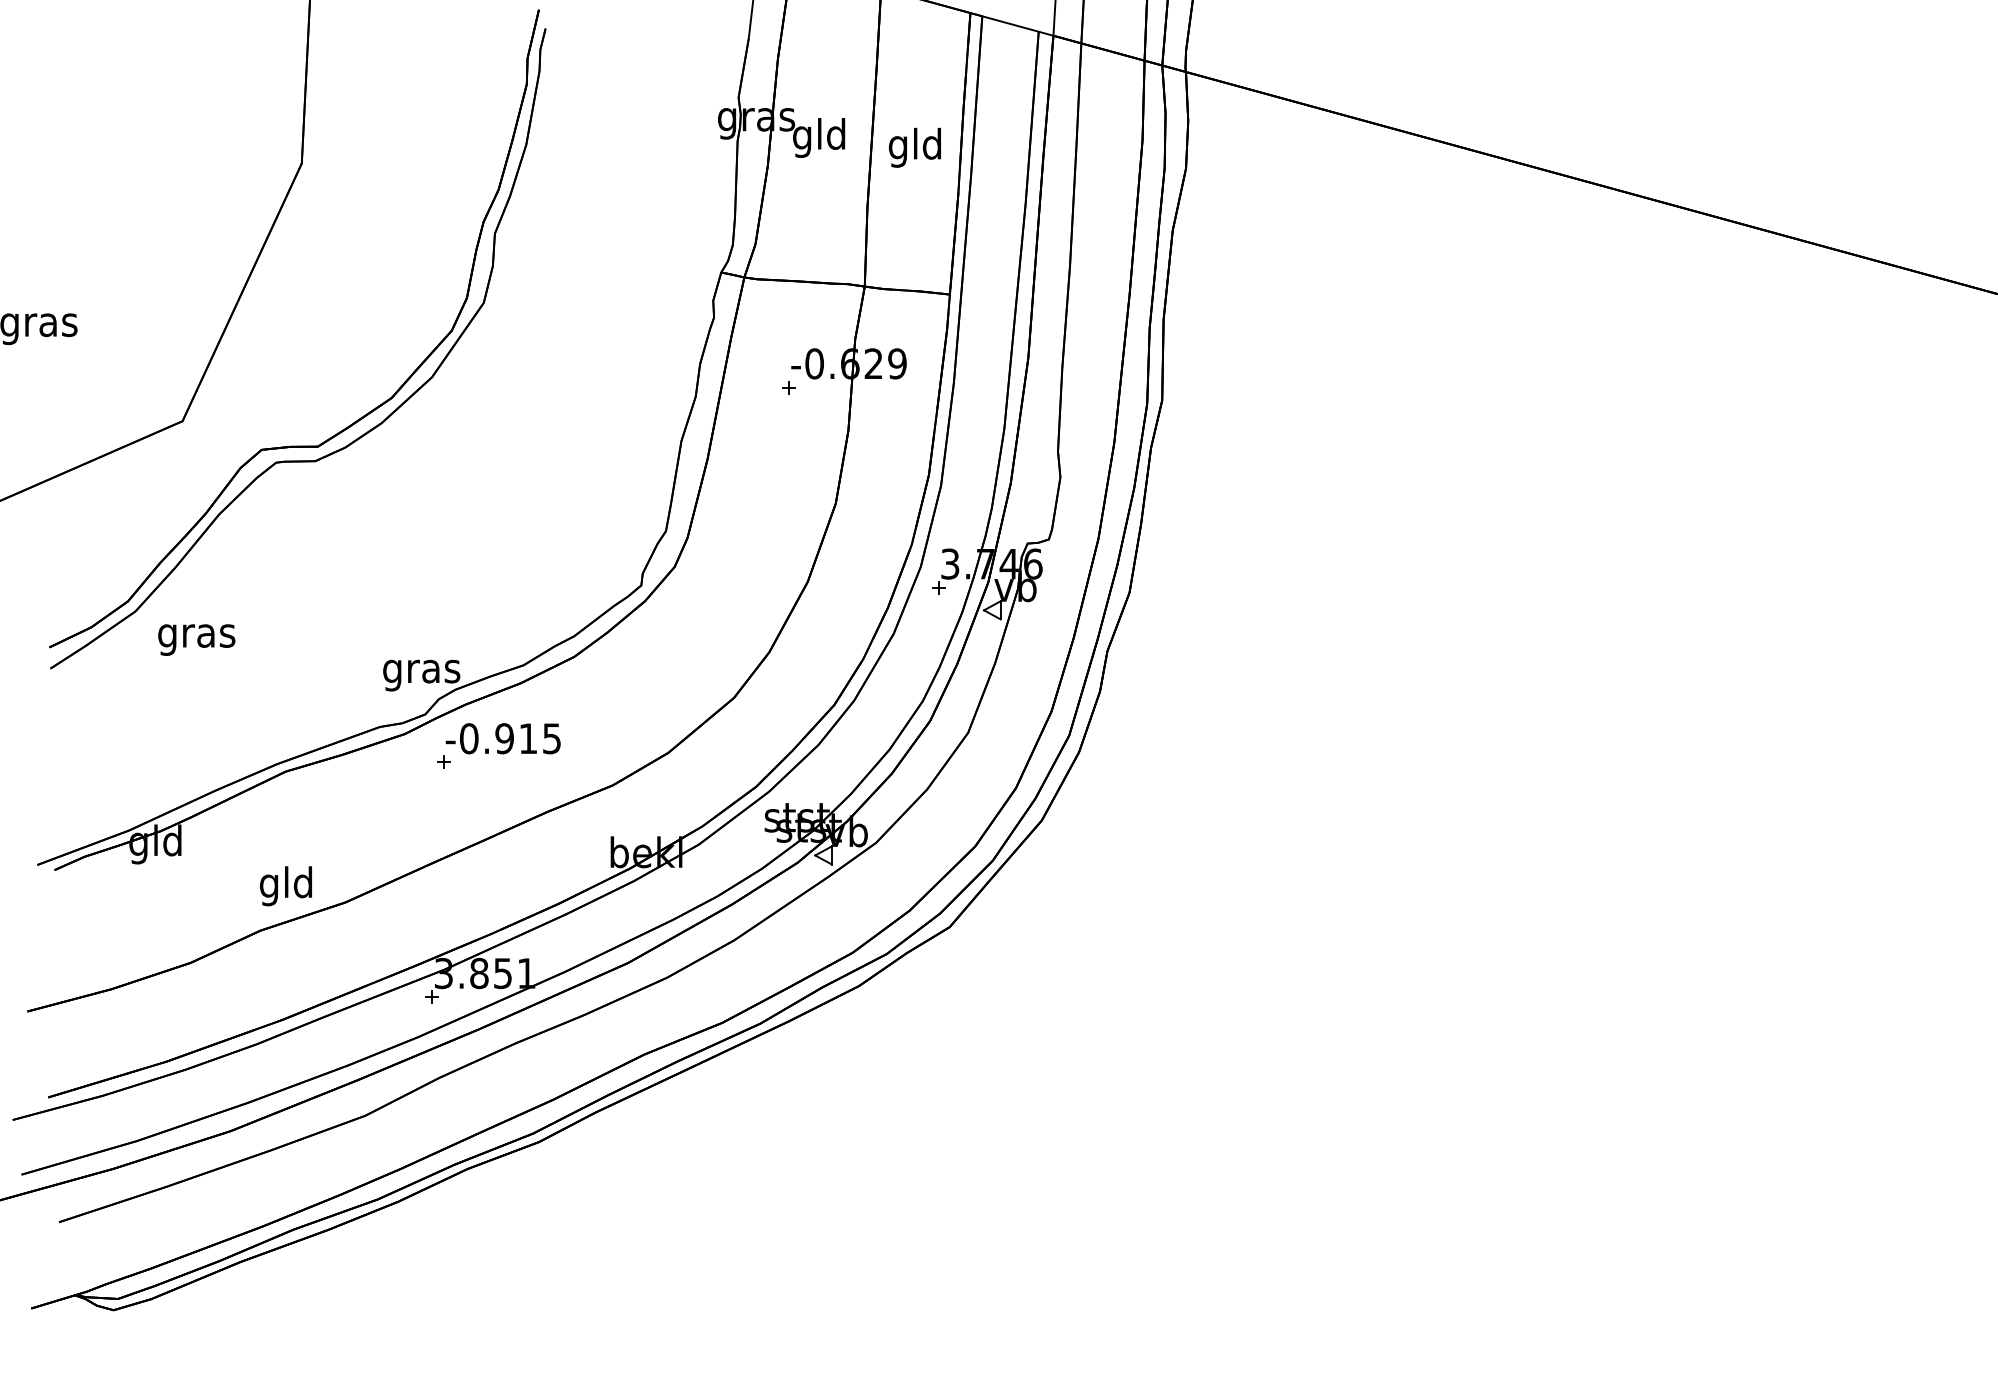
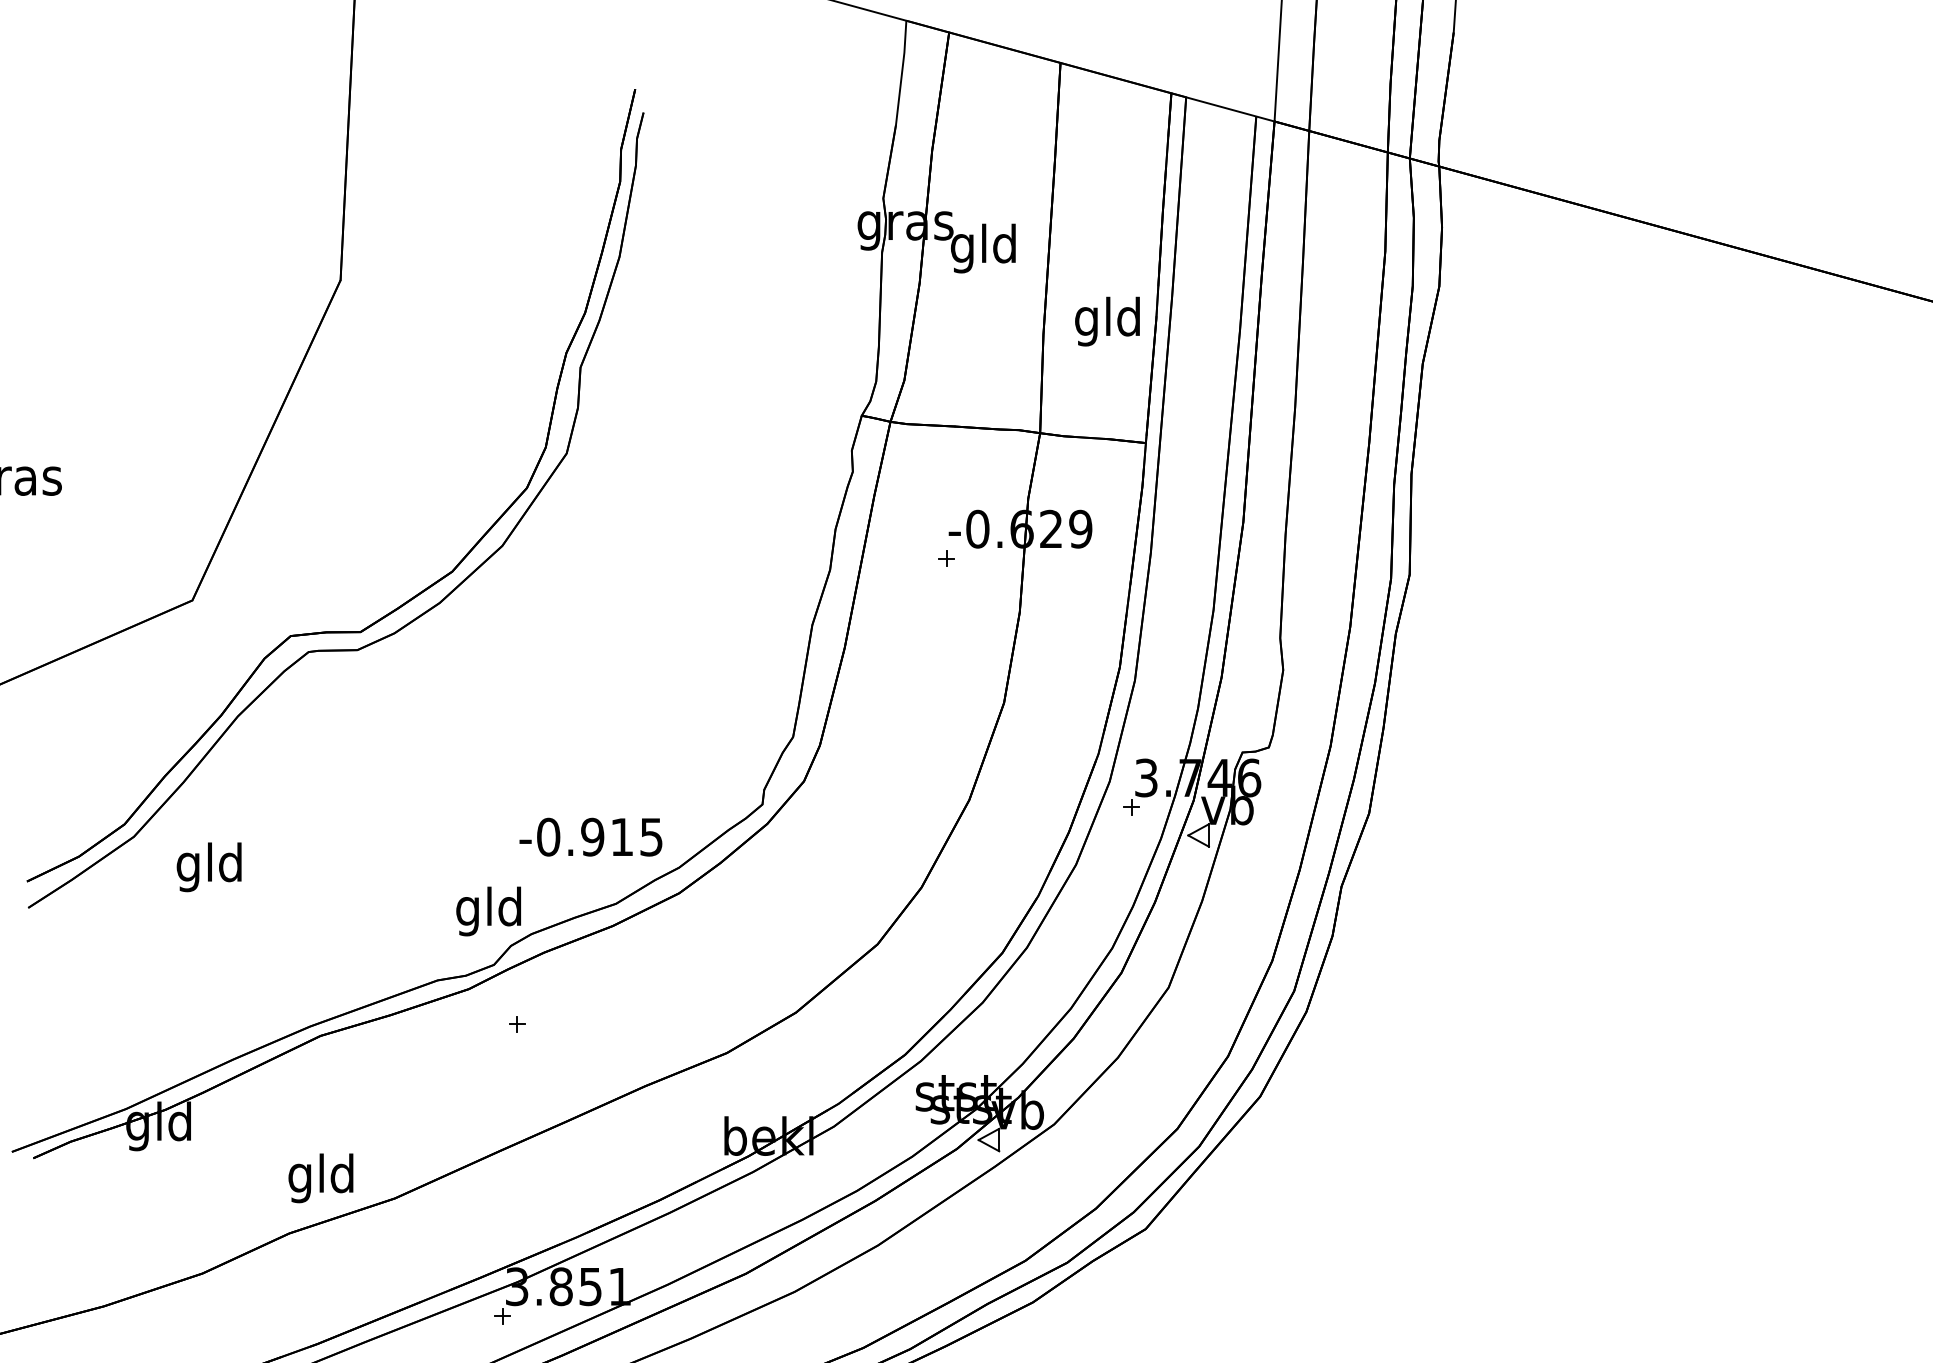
text: (914, 147) -> (1106, 321), moved
text: (196, 635) -> (209, 866), gras -> gld
text: (421, 671) -> (489, 911), gras -> gld
text: (502, 738) -> (589, 836), moved

